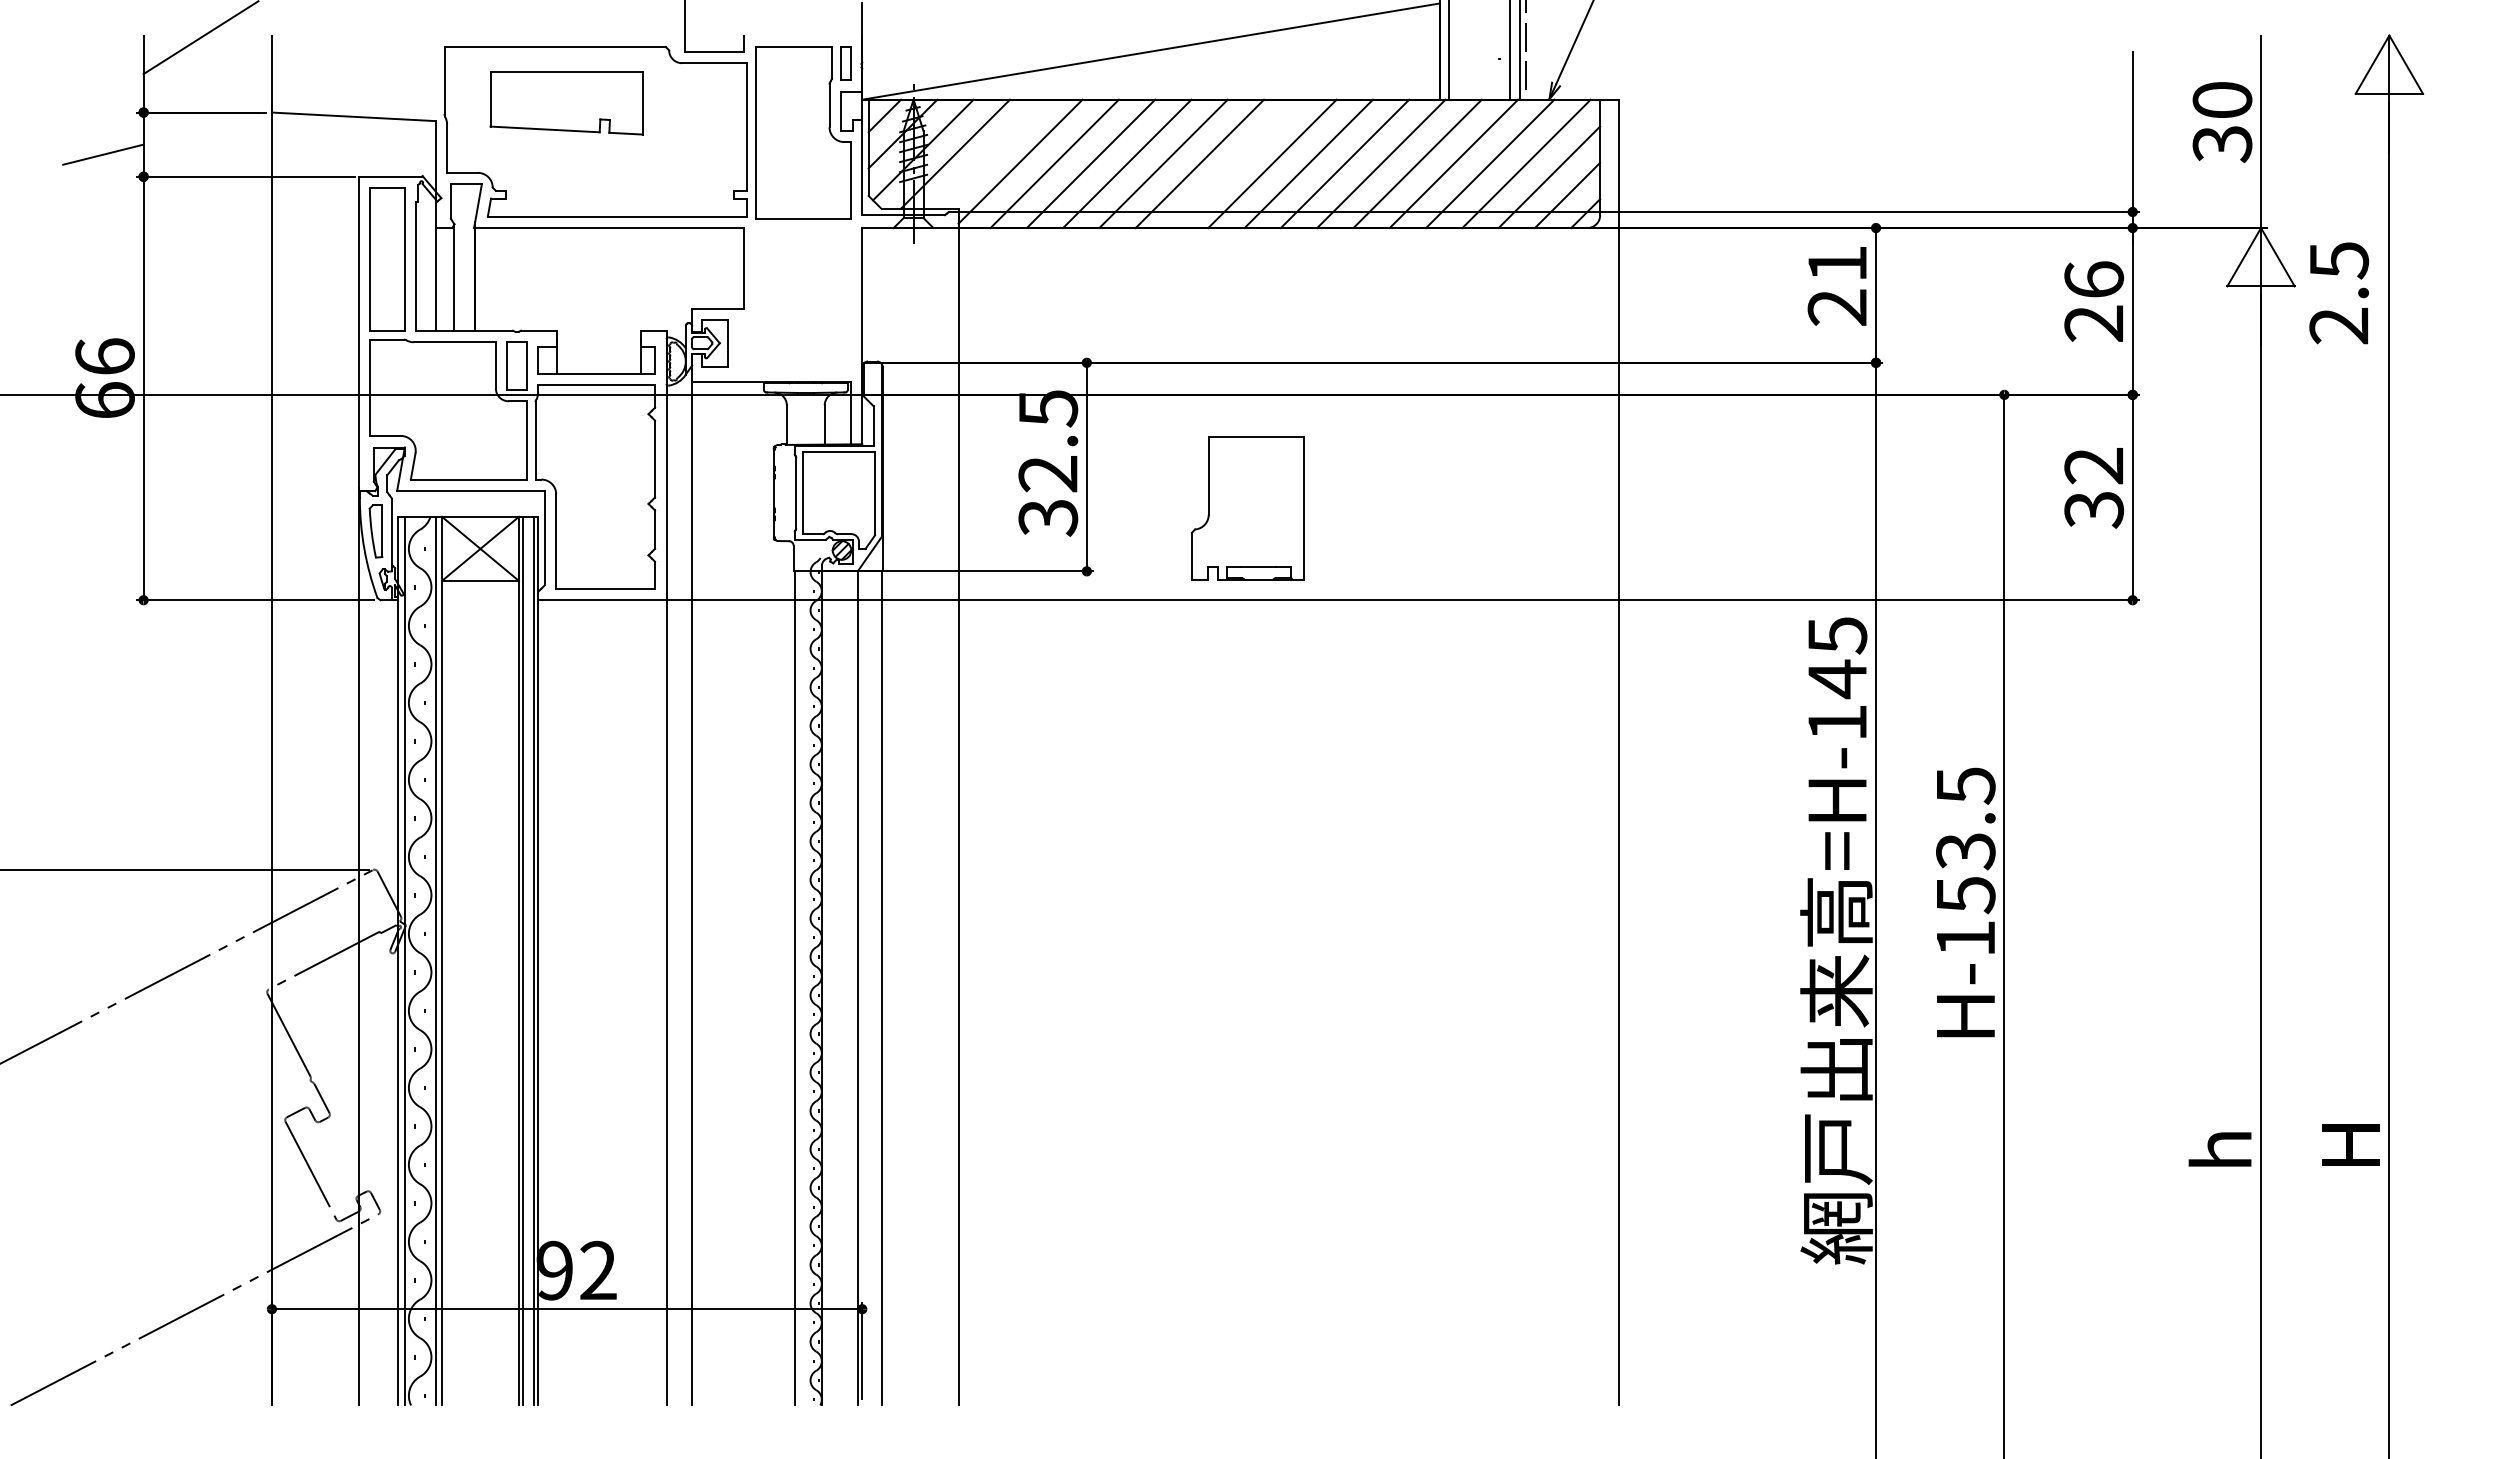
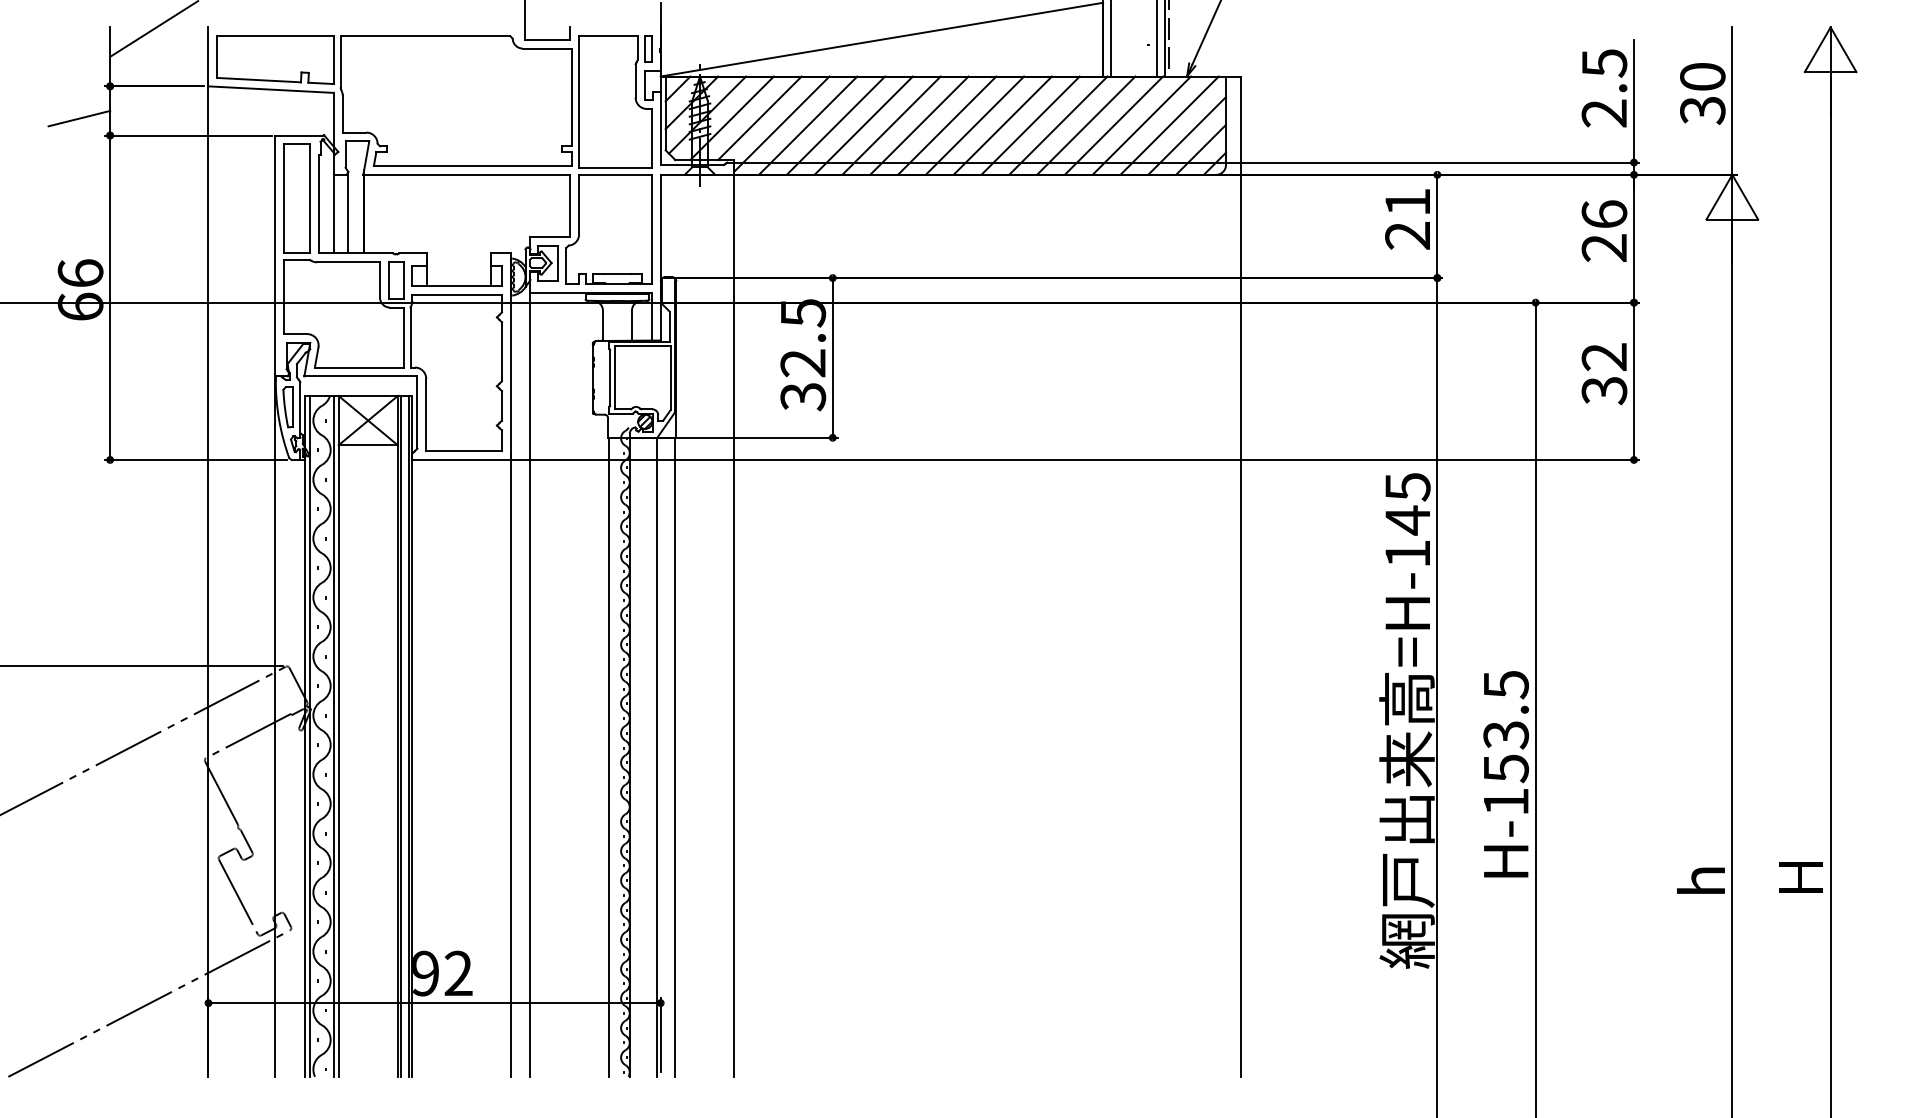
part: (566, 103) -> (275, 60), moved
line: (991, 153) -> (759, 117), added
line: (1235, 163) -> (946, 125), added
text: (2338, 293) -> (1603, 88), moved
part: (1247, 508) -> (608, 229), moved
text: (1965, 902) -> (1505, 774), moved

